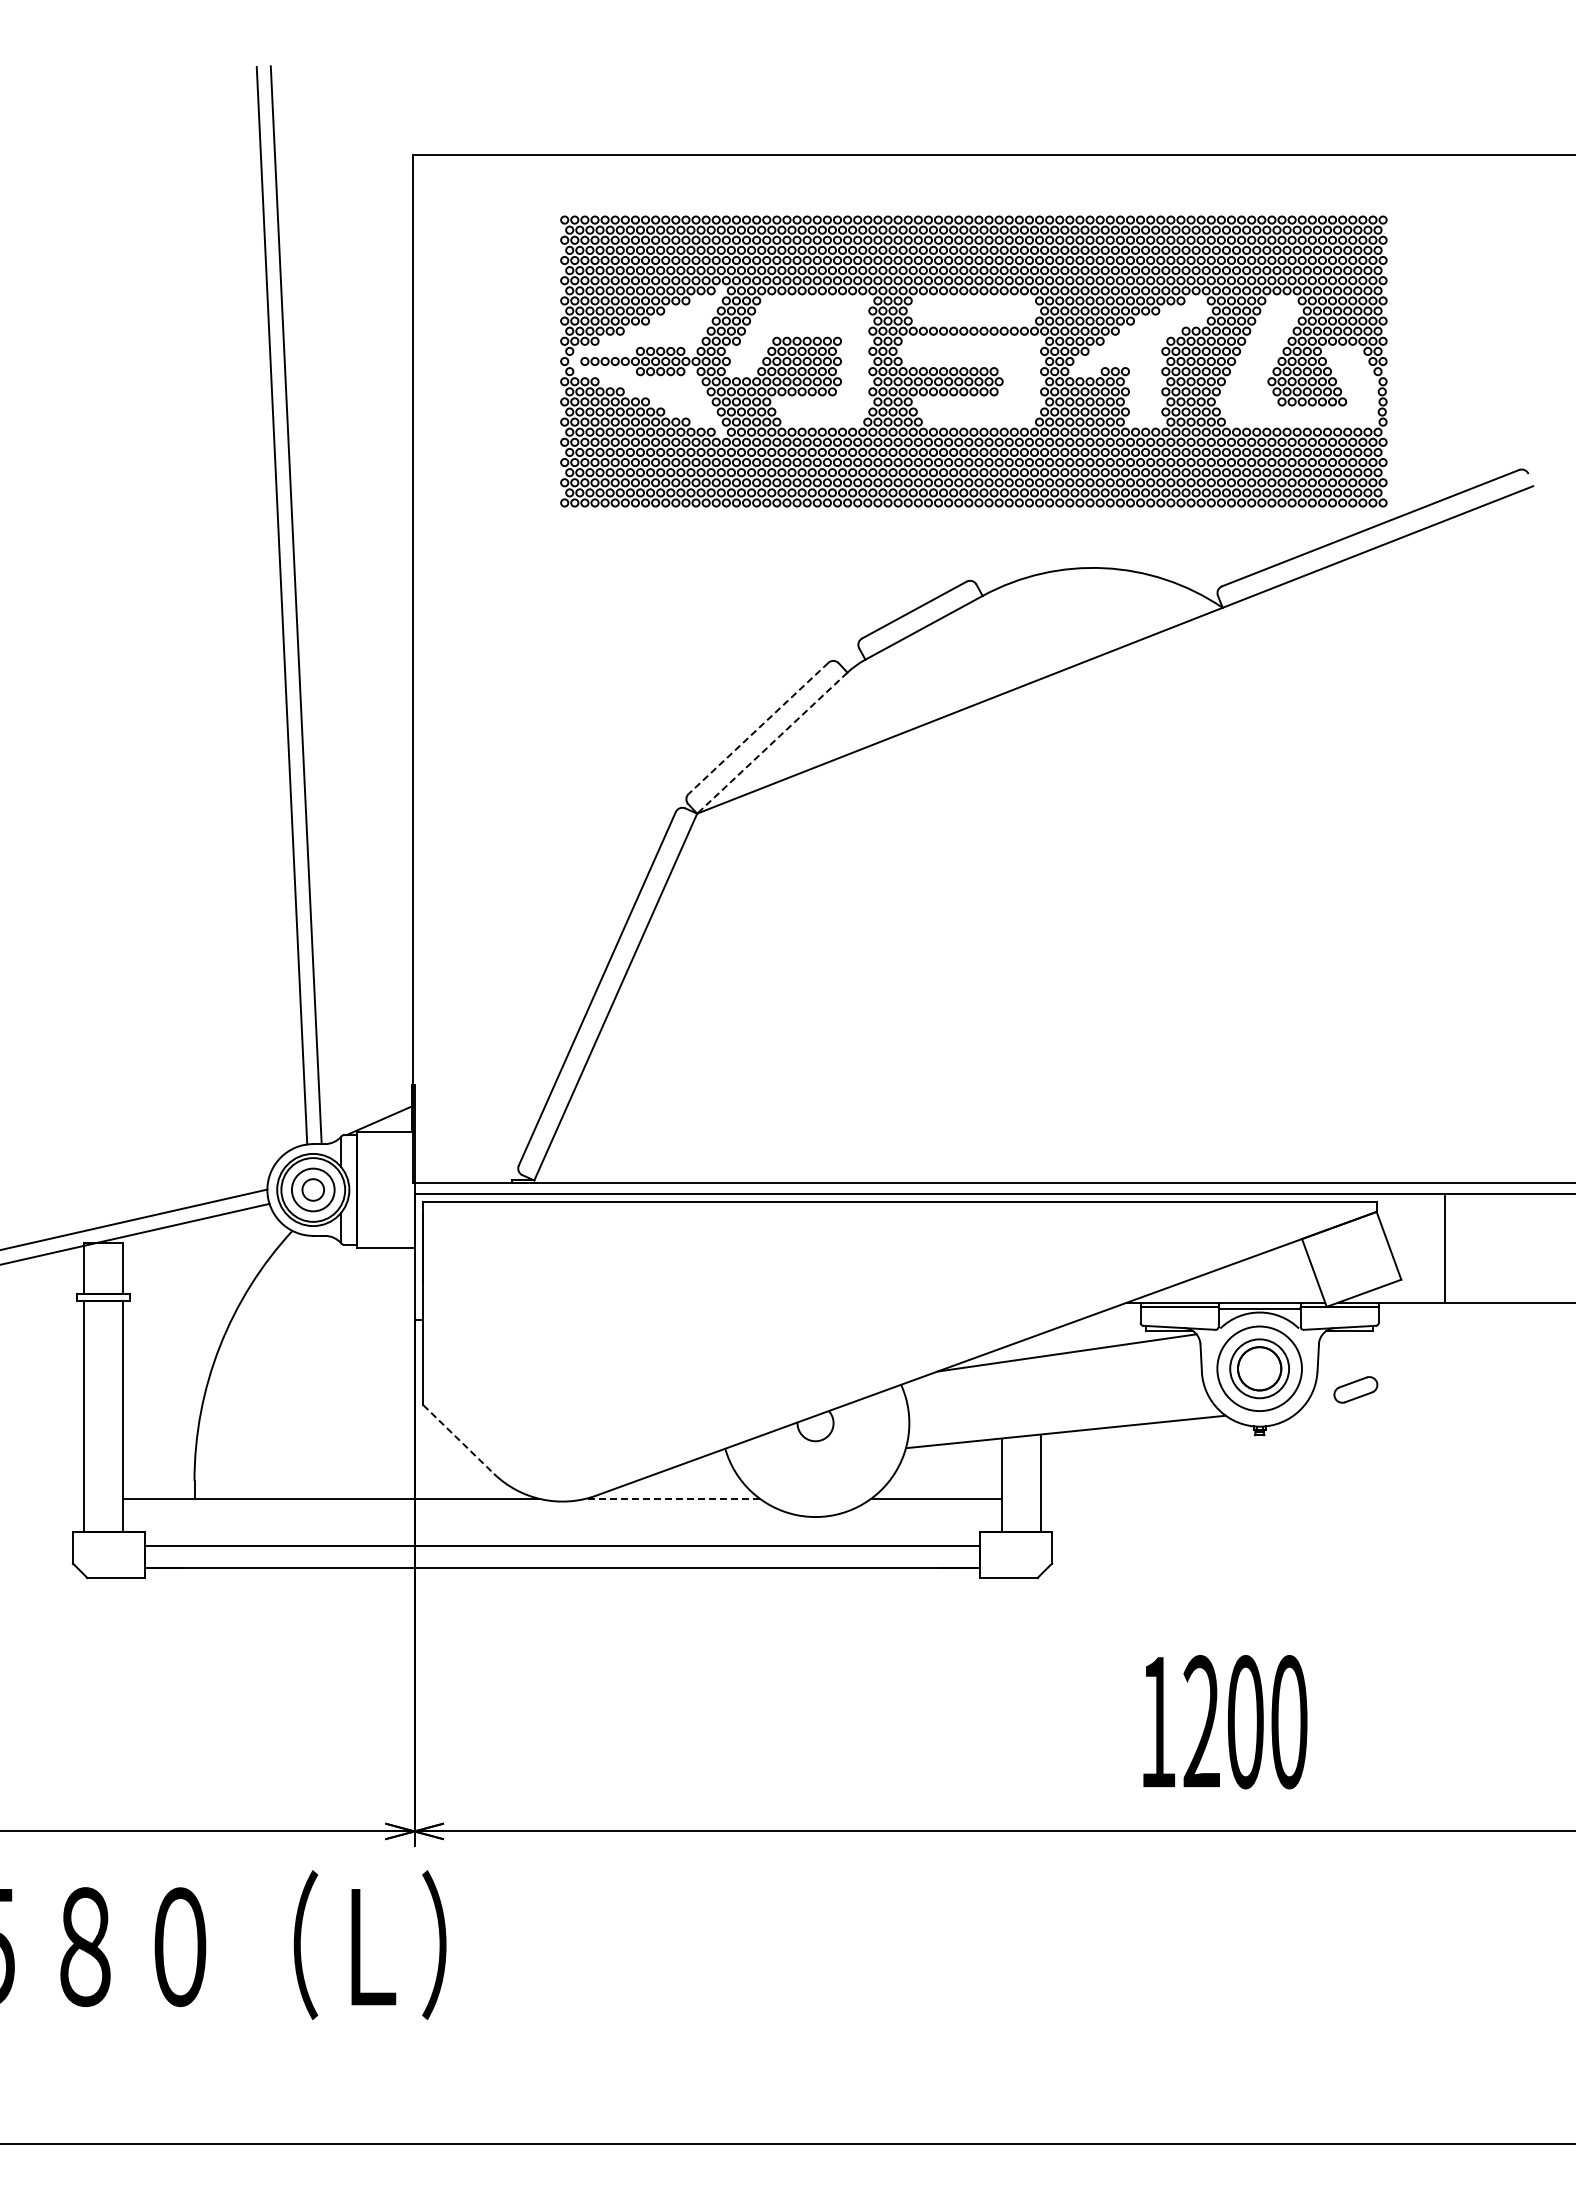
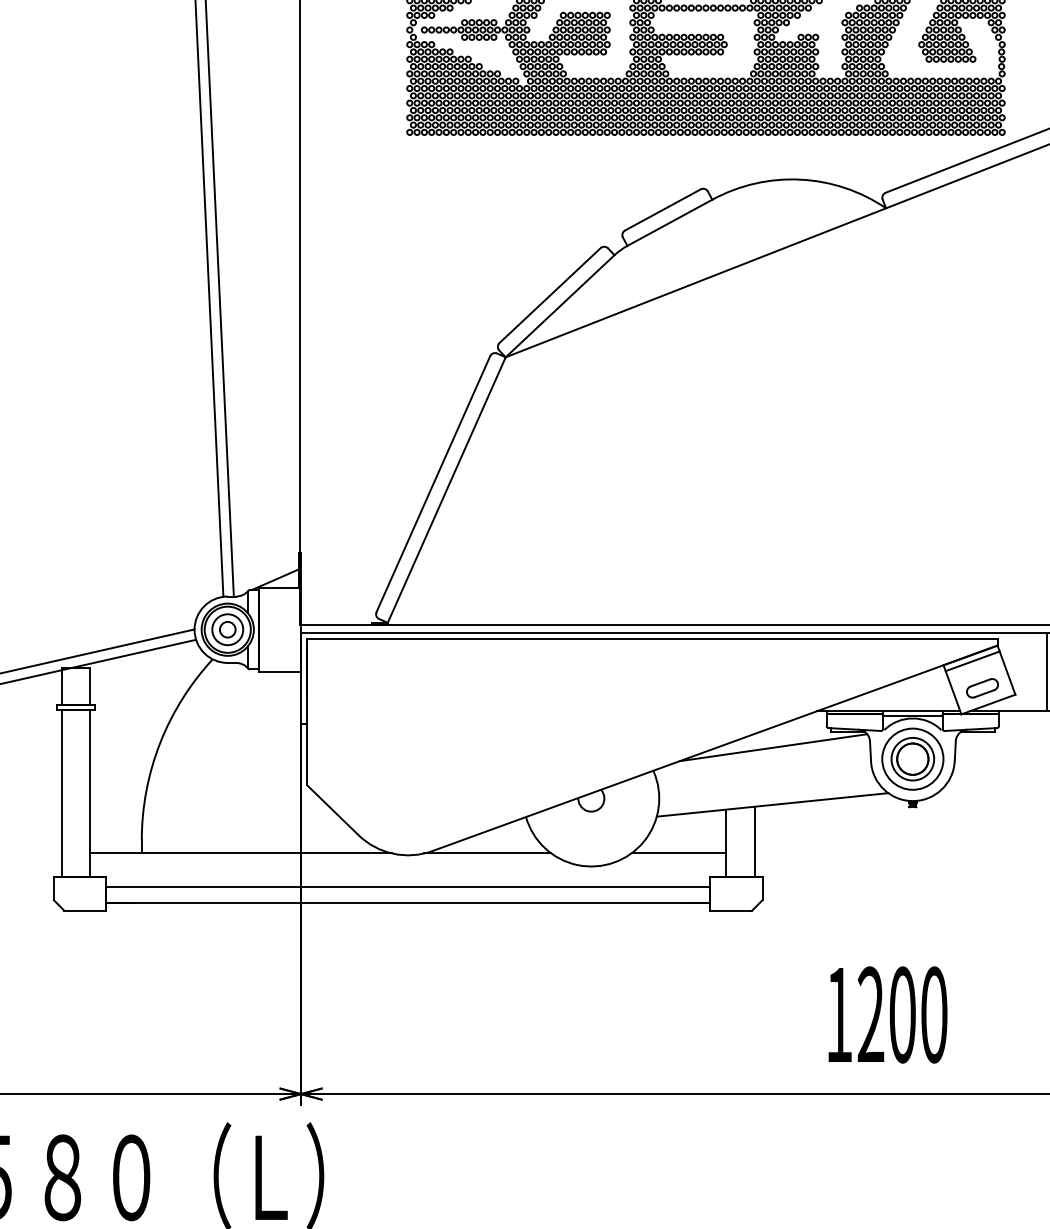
line: (758, 728) -> (550, 295), dashed -> solid
line: (772, 743) -> (560, 306), dashed -> solid
line: (1342, 1233) -> (972, 661), added
part: (1355, 1389) -> (982, 688), moved
line: (458, 1439) -> (332, 810), dashed -> solid
line: (672, 1499) -> (487, 853), dashed -> solid

